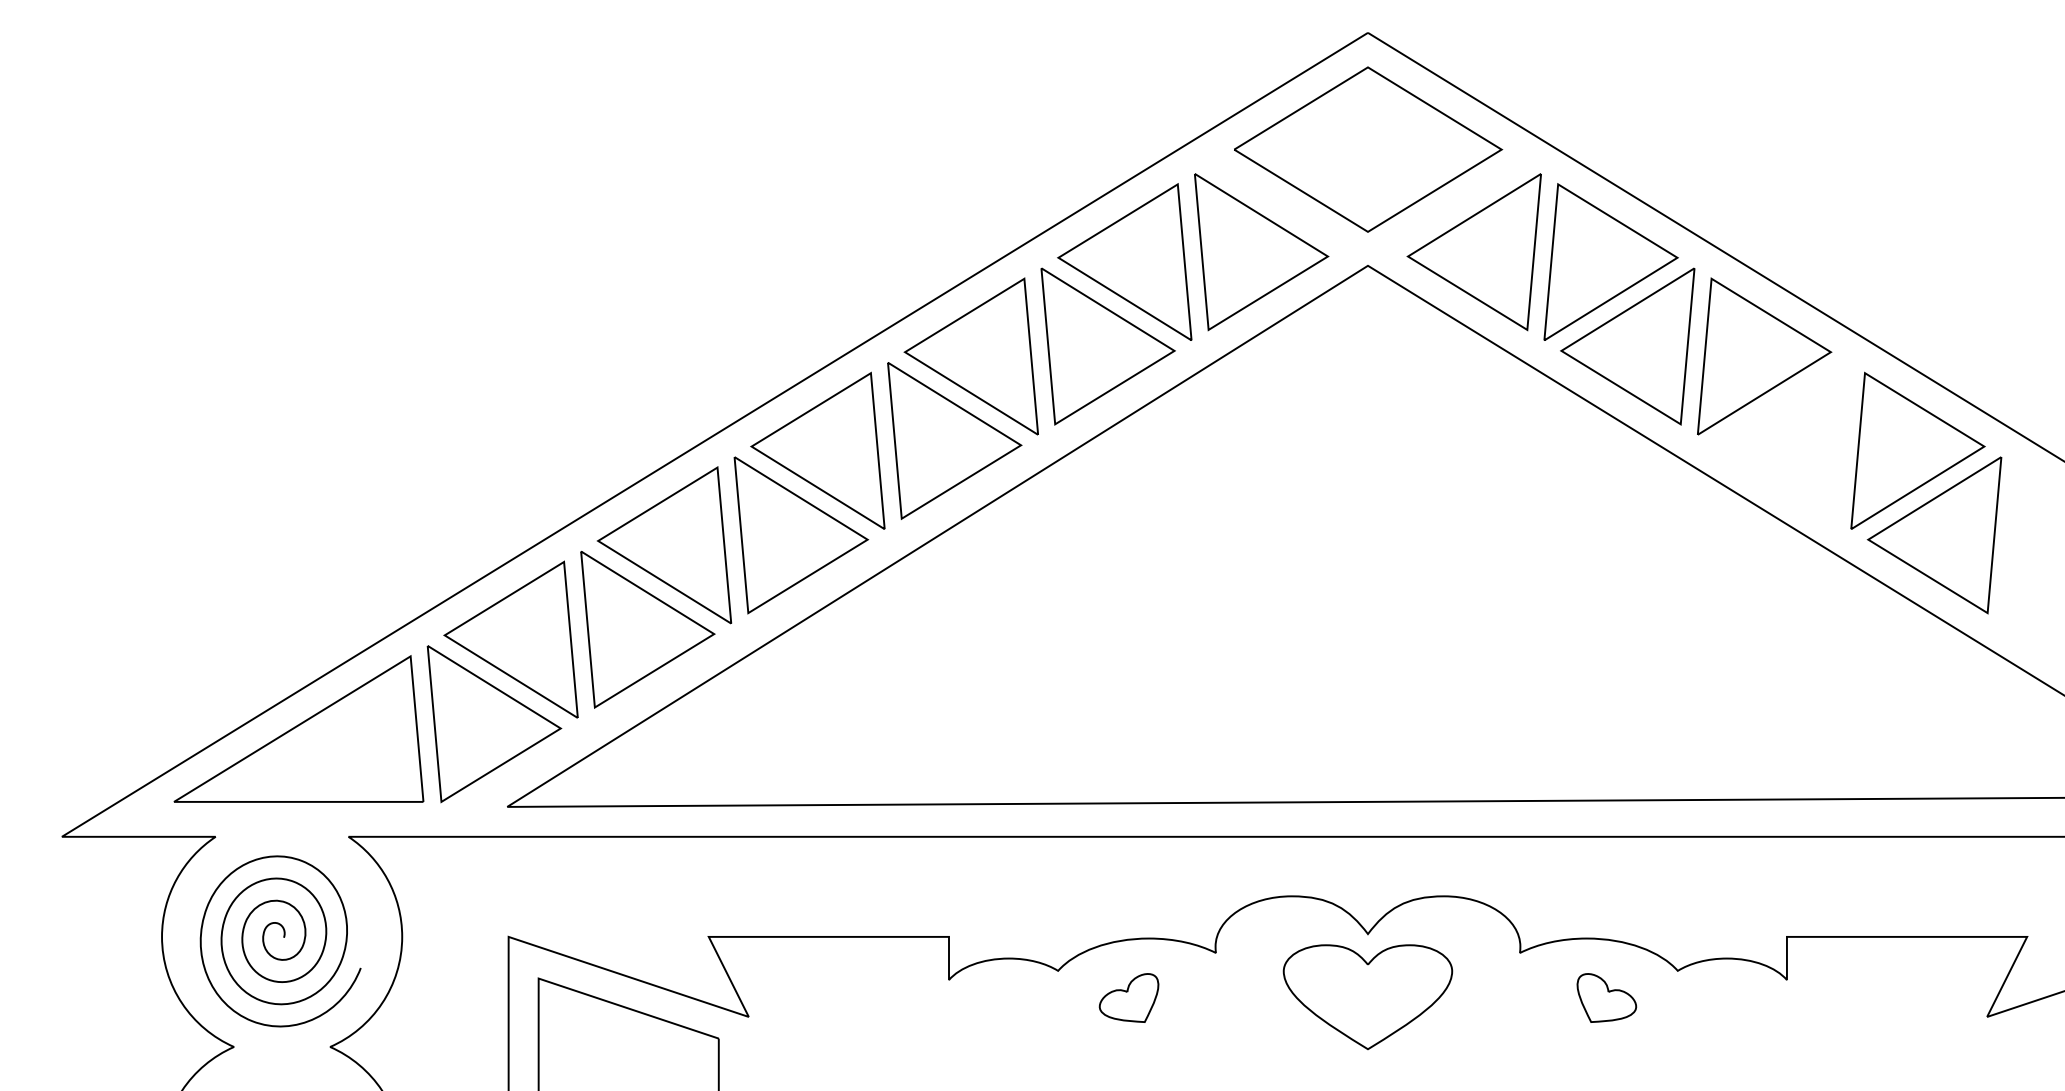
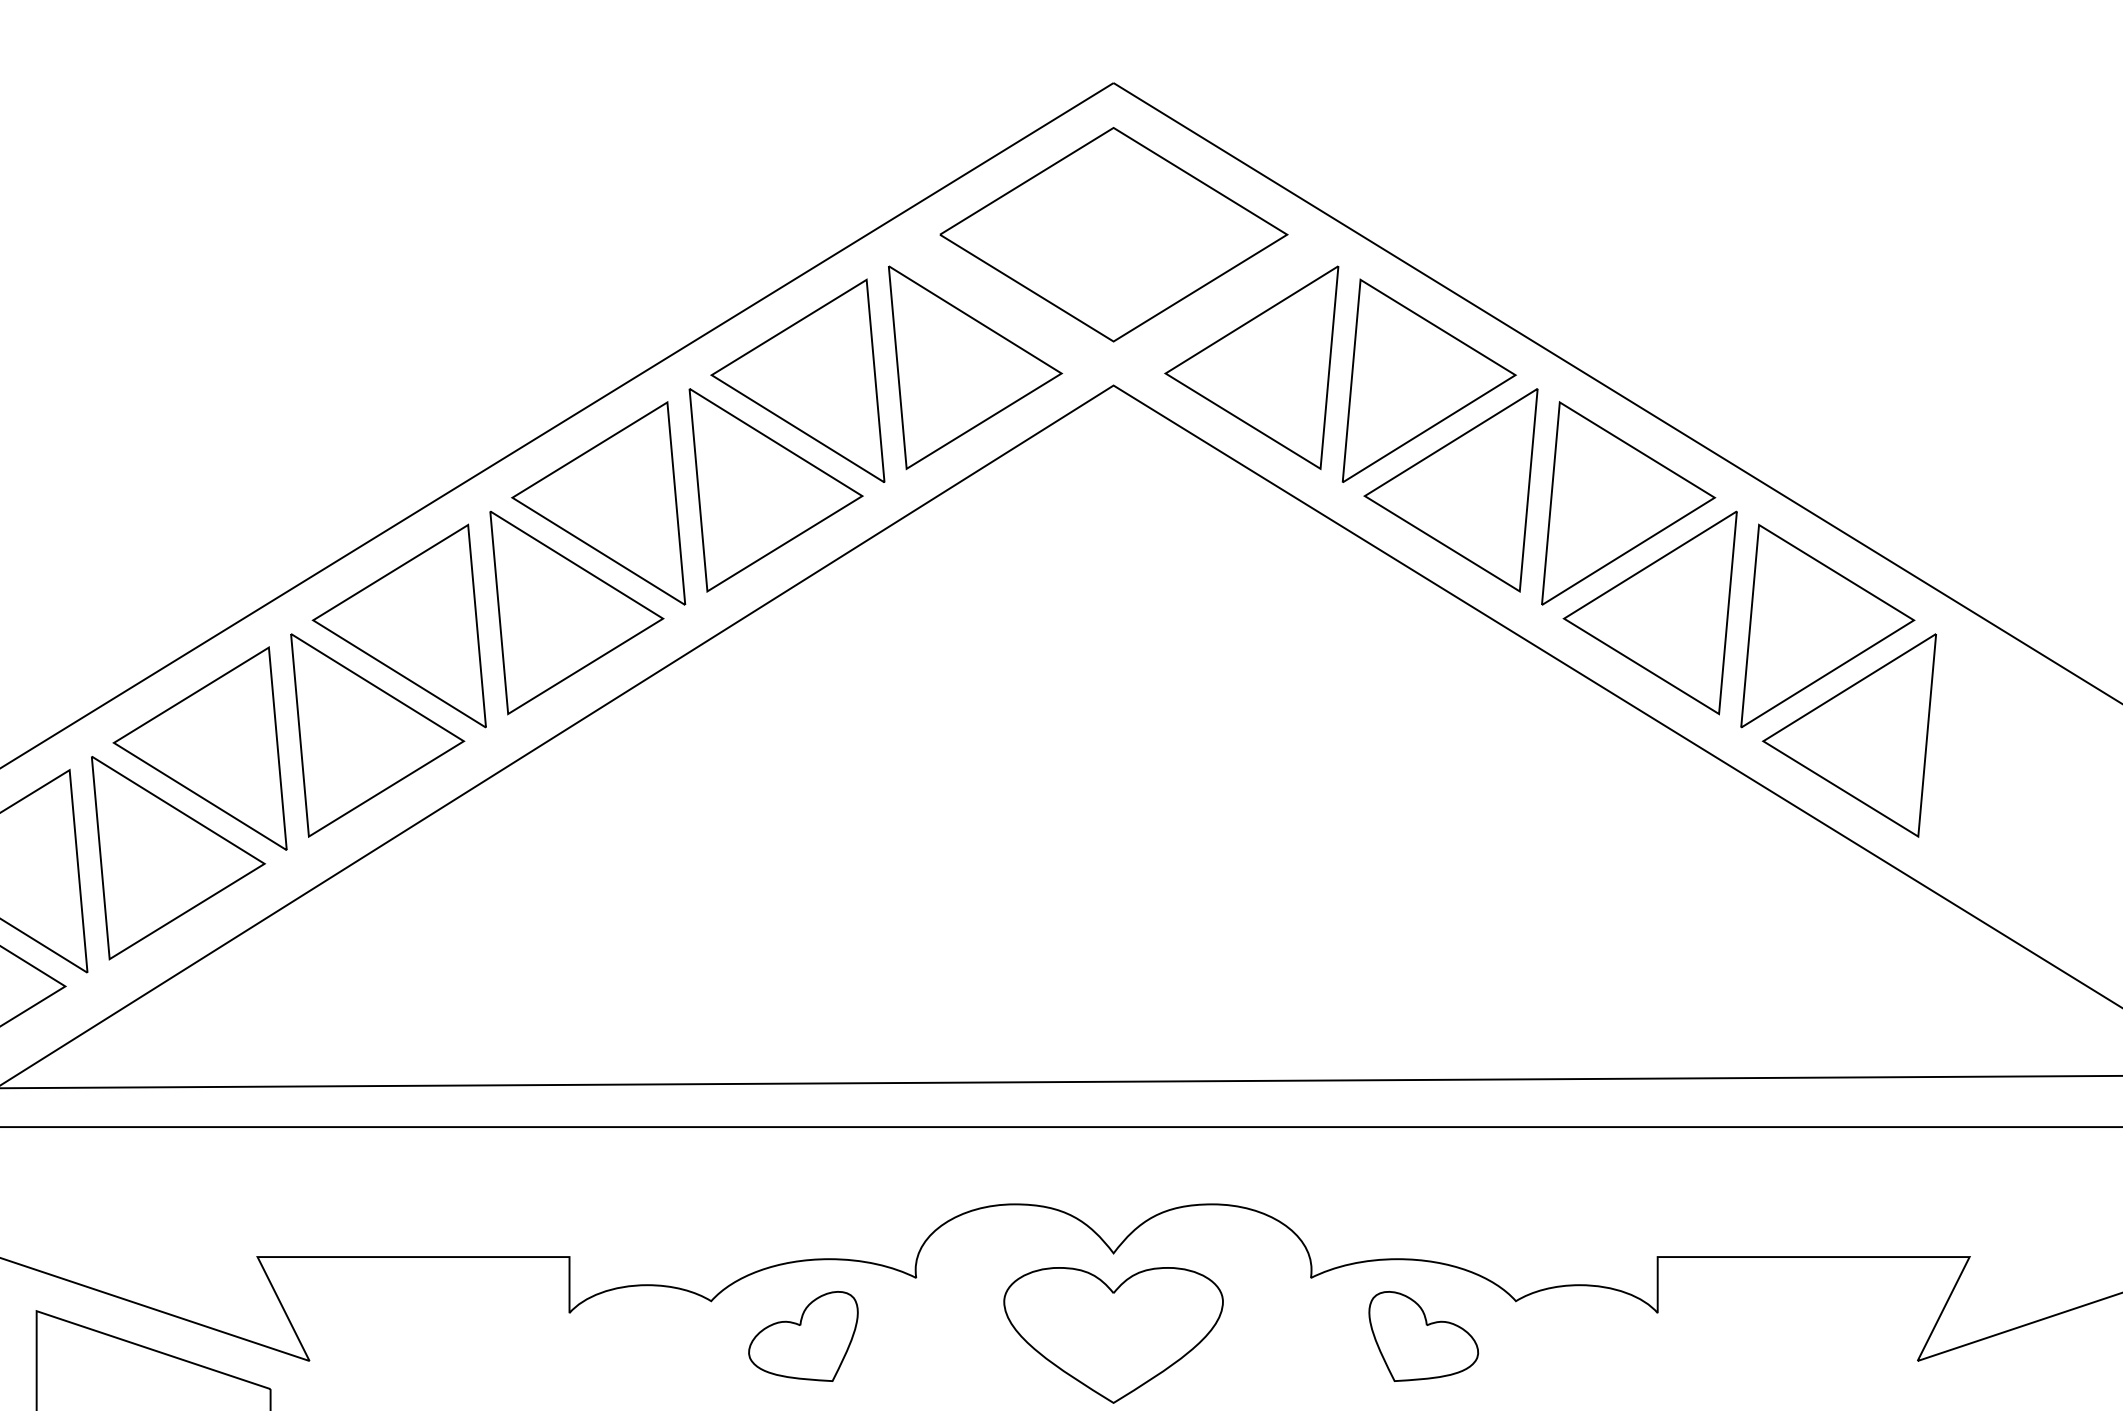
part: (1780, 440) -> (1649, 612), added
part: (1128, 997) -> (802, 1335), size x1.43
part: (1606, 997) -> (1423, 1335), size x1.43

